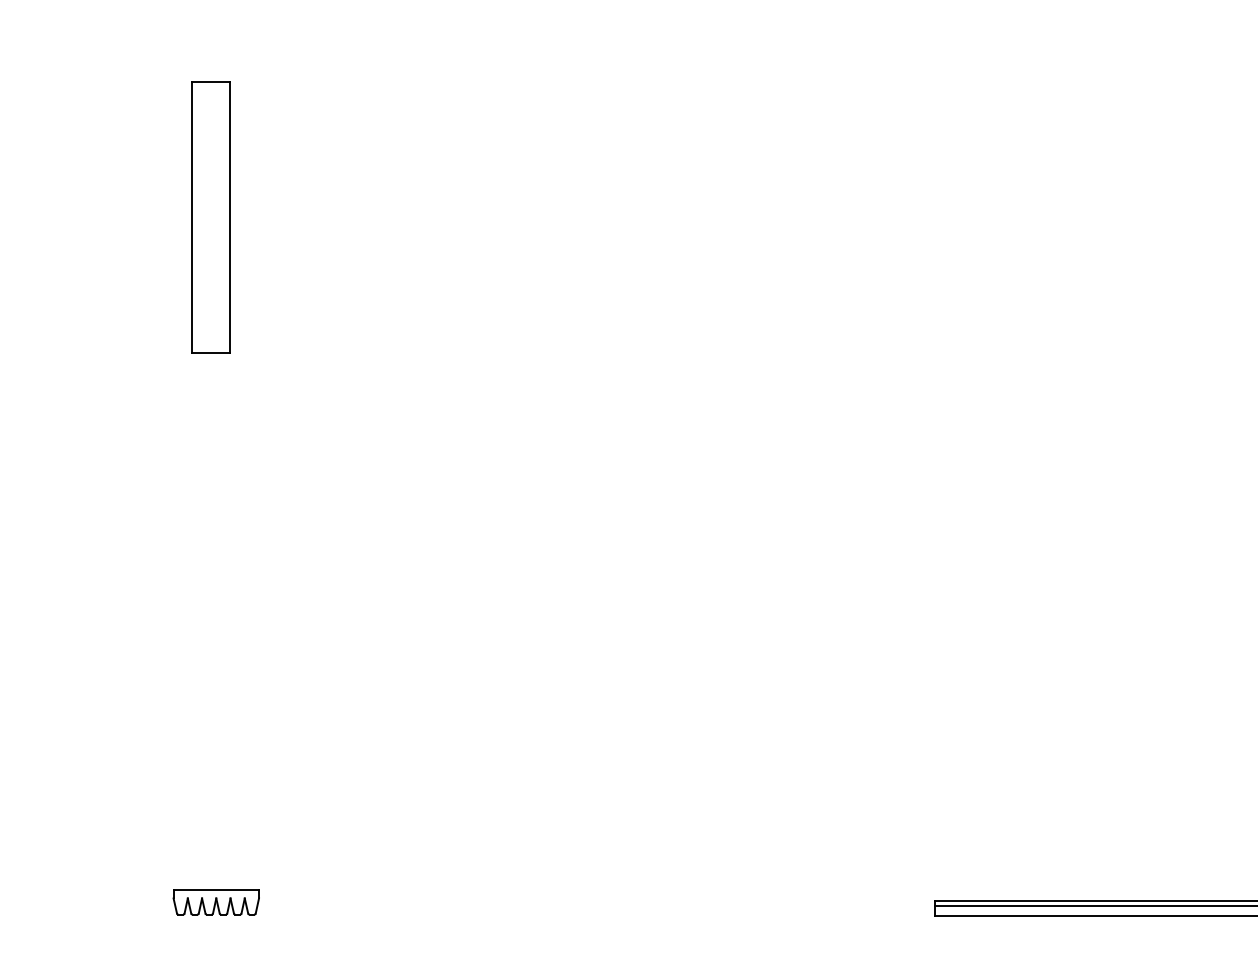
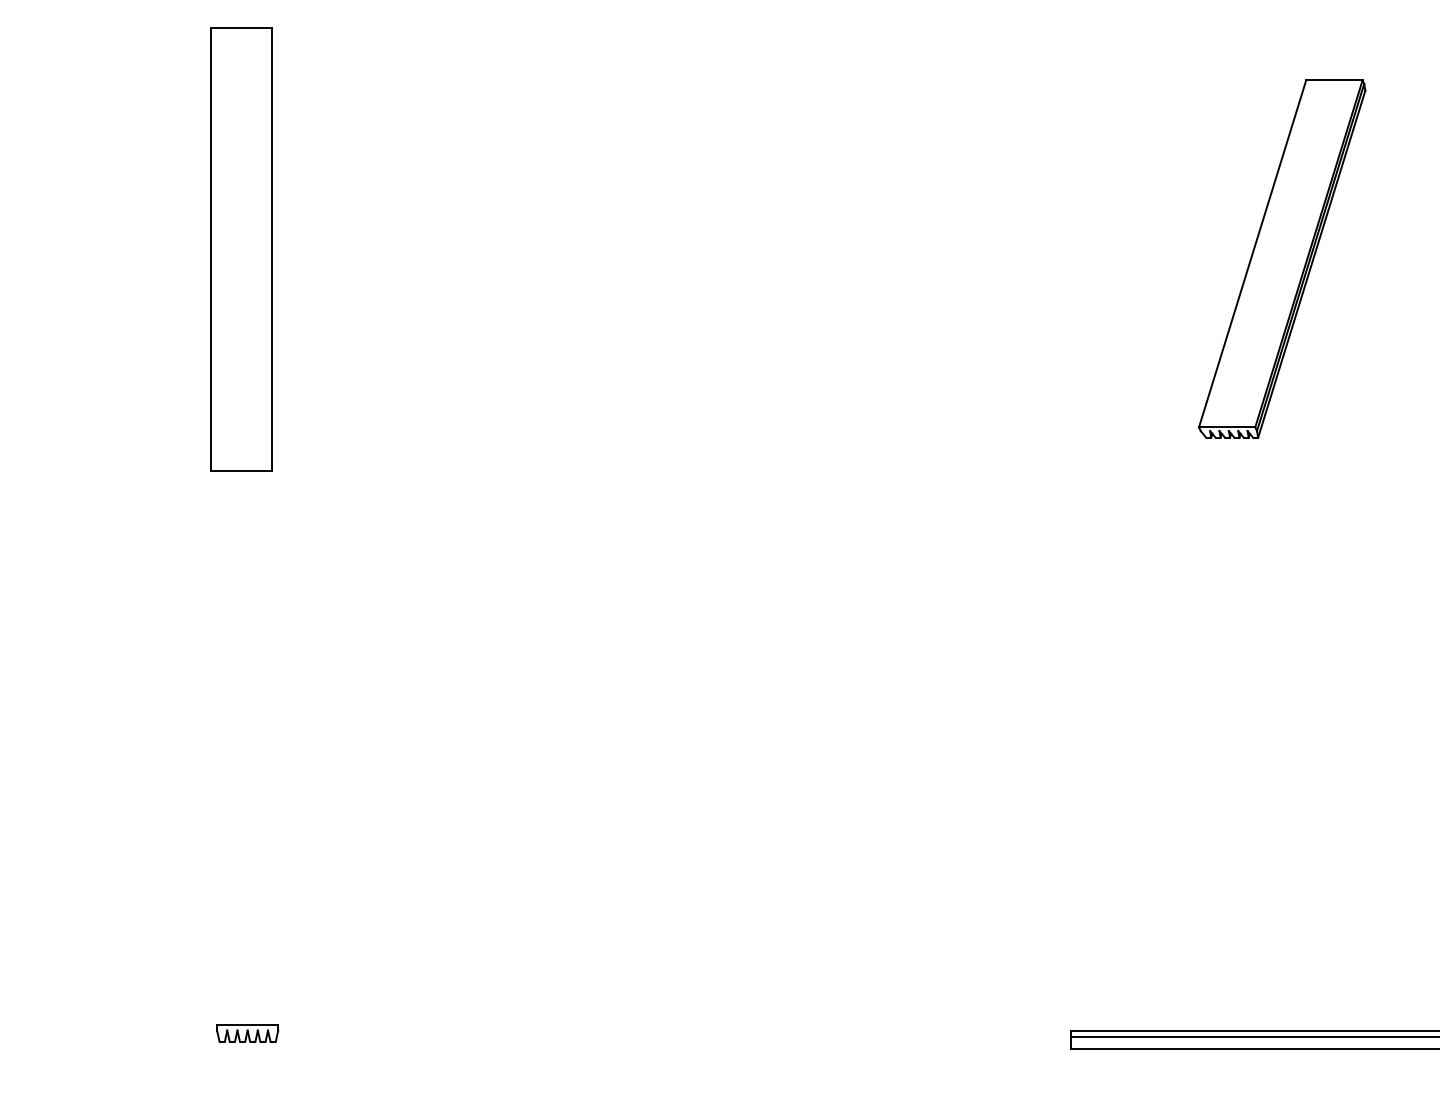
part: (211, 217) -> (241, 249), size x1.43
part: (1119, 225) -> (1281, 258), added
part: (216, 902) -> (247, 1033), size x0.62

